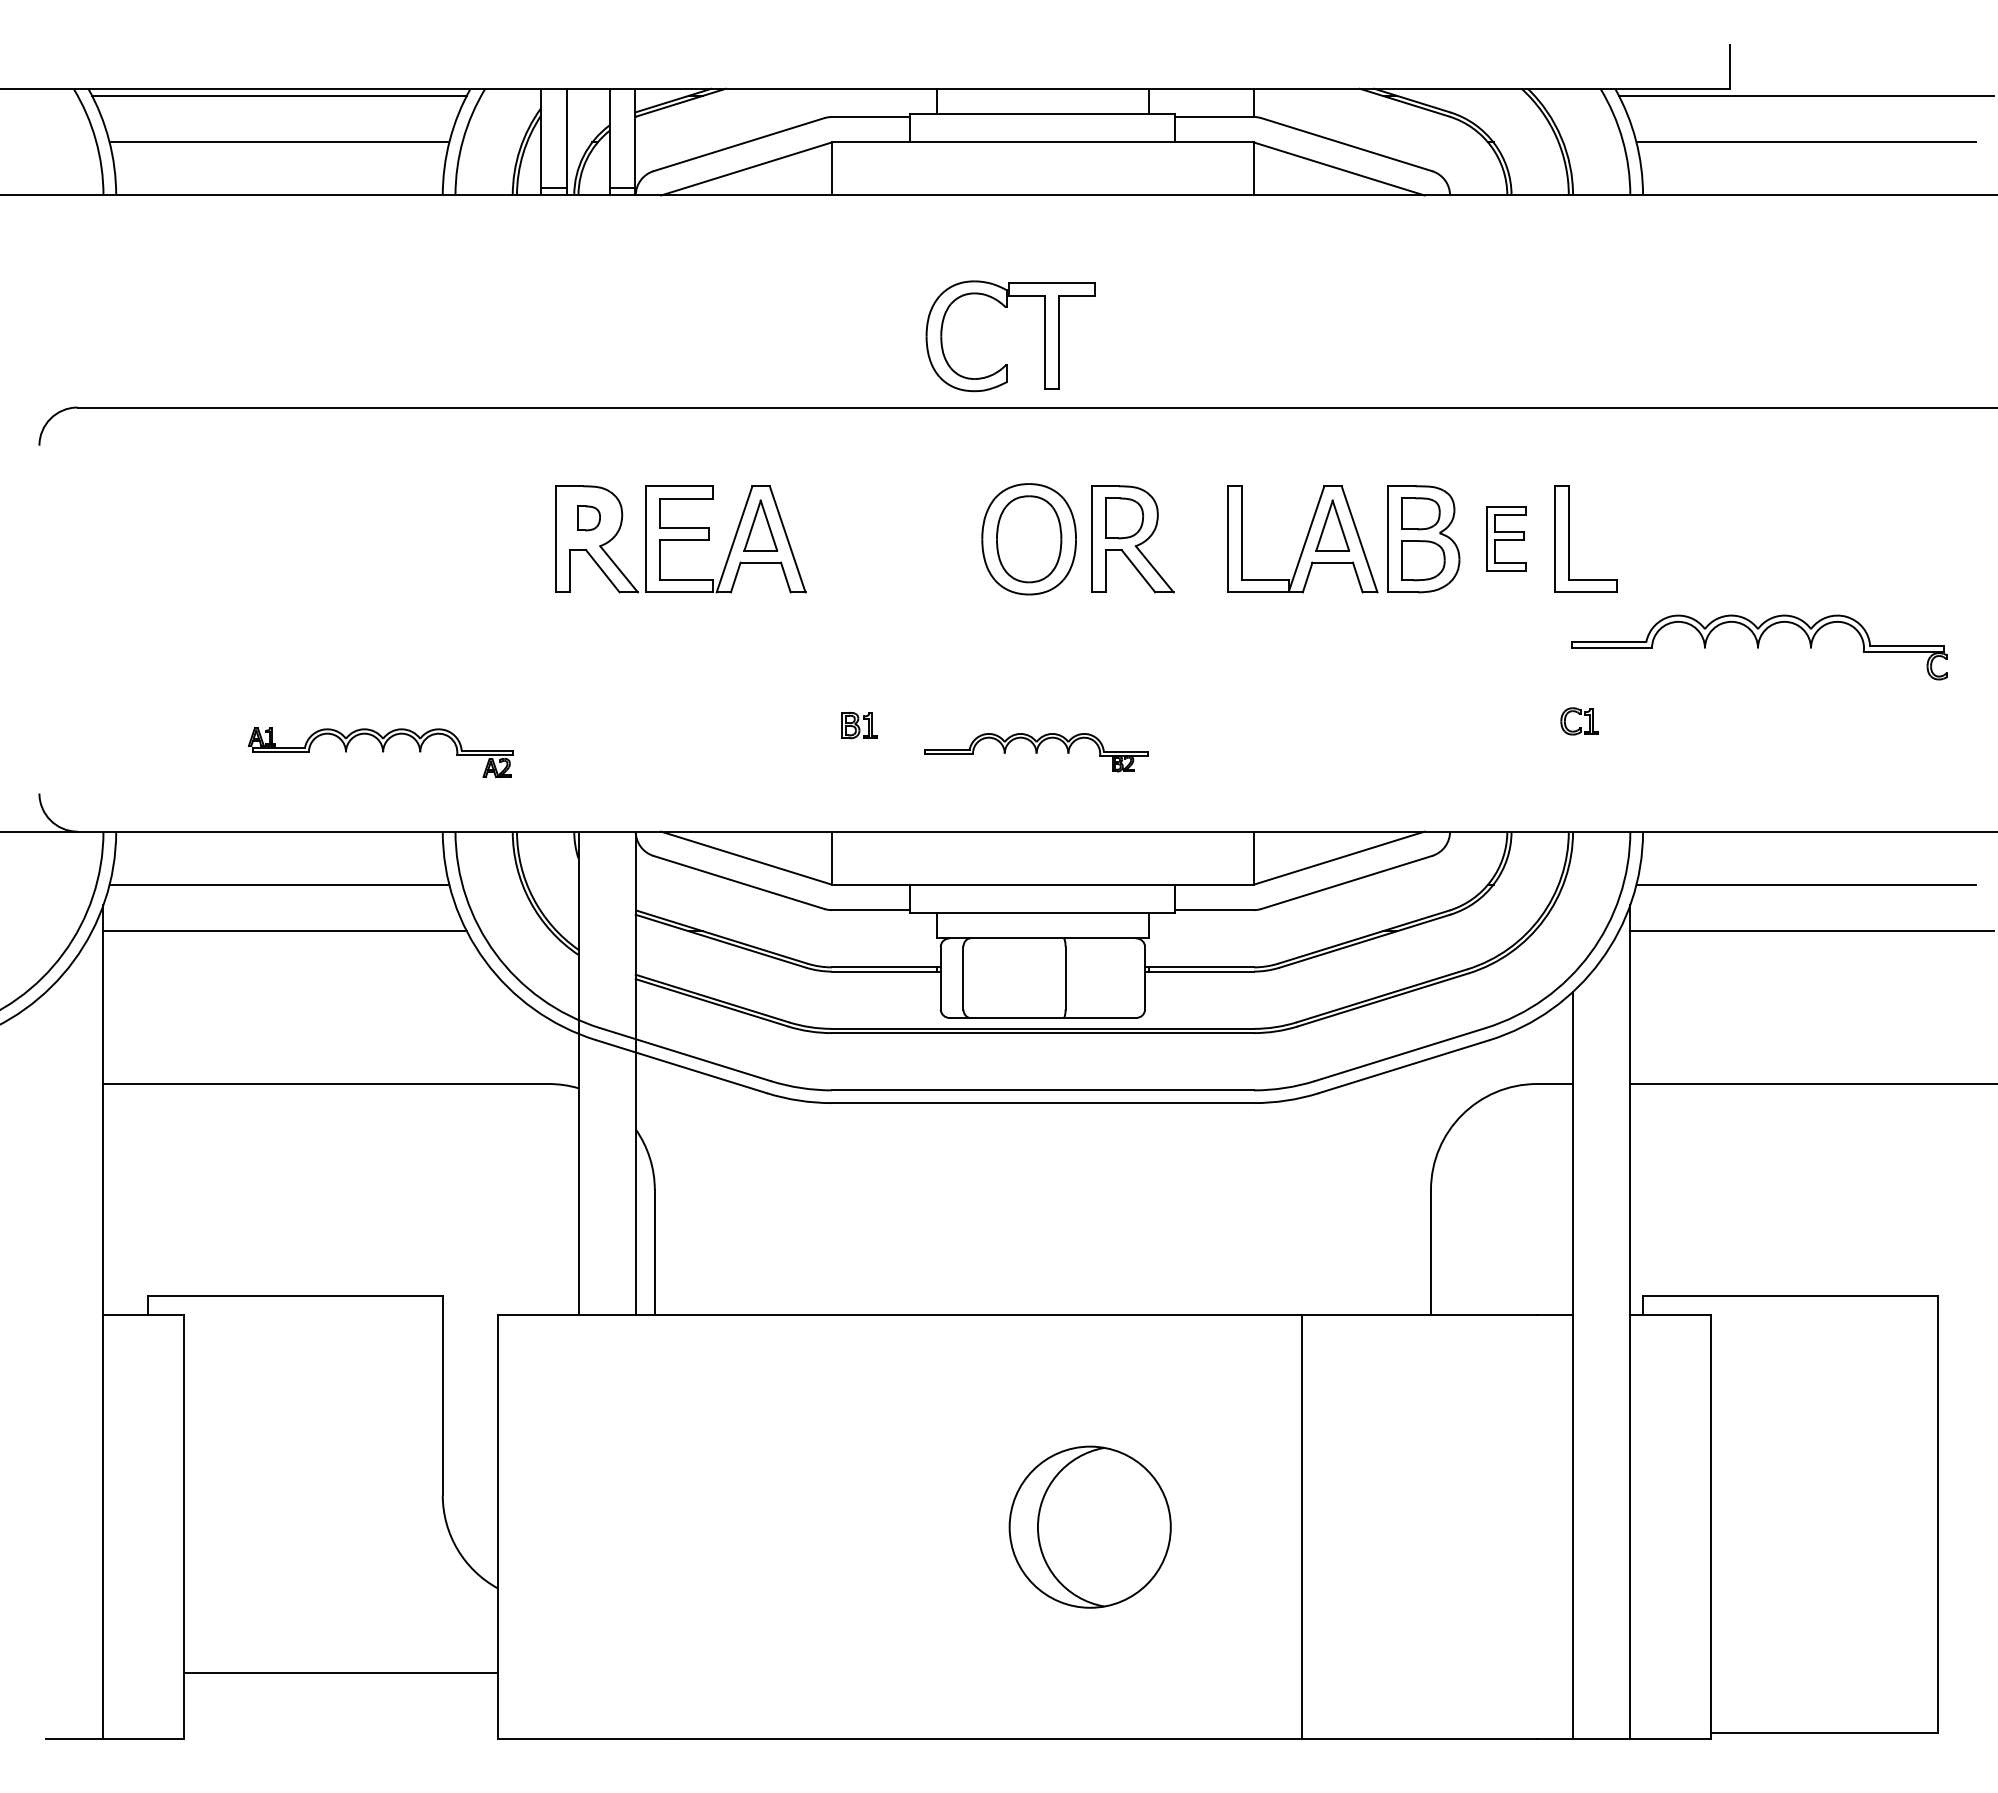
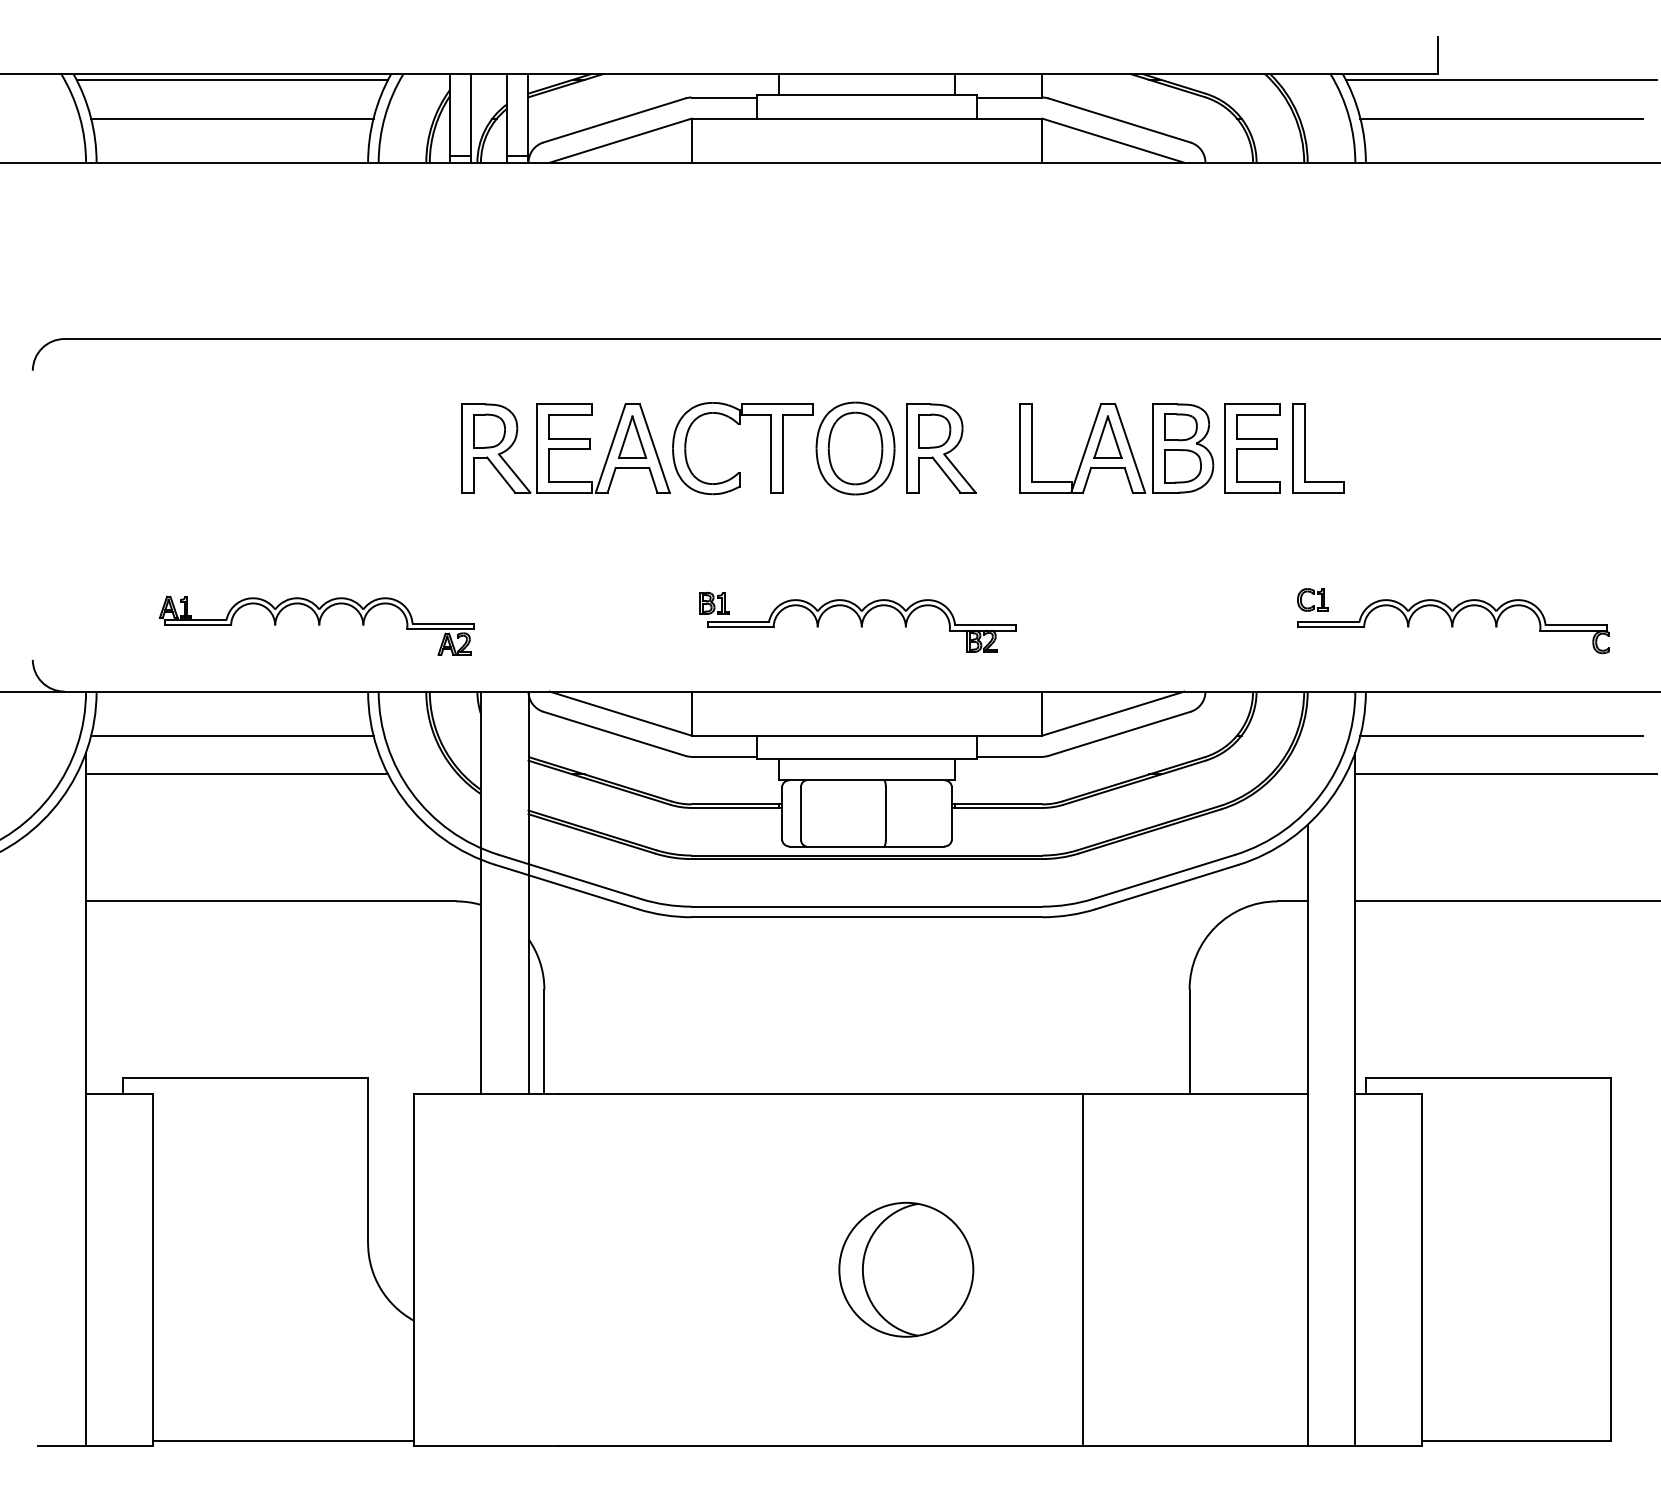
part: (1007, 364) -> (740, 472), moved
part: (588, 518) -> (489, 431), size x1.67
part: (1506, 538) -> (1252, 447), size x1.67
part: (1759, 647) -> (1453, 626), moved
part: (380, 752) -> (316, 625), size x1.43
part: (1036, 752) -> (861, 625), size x1.67
line: (340, 1672) -> (283, 1440), moved

